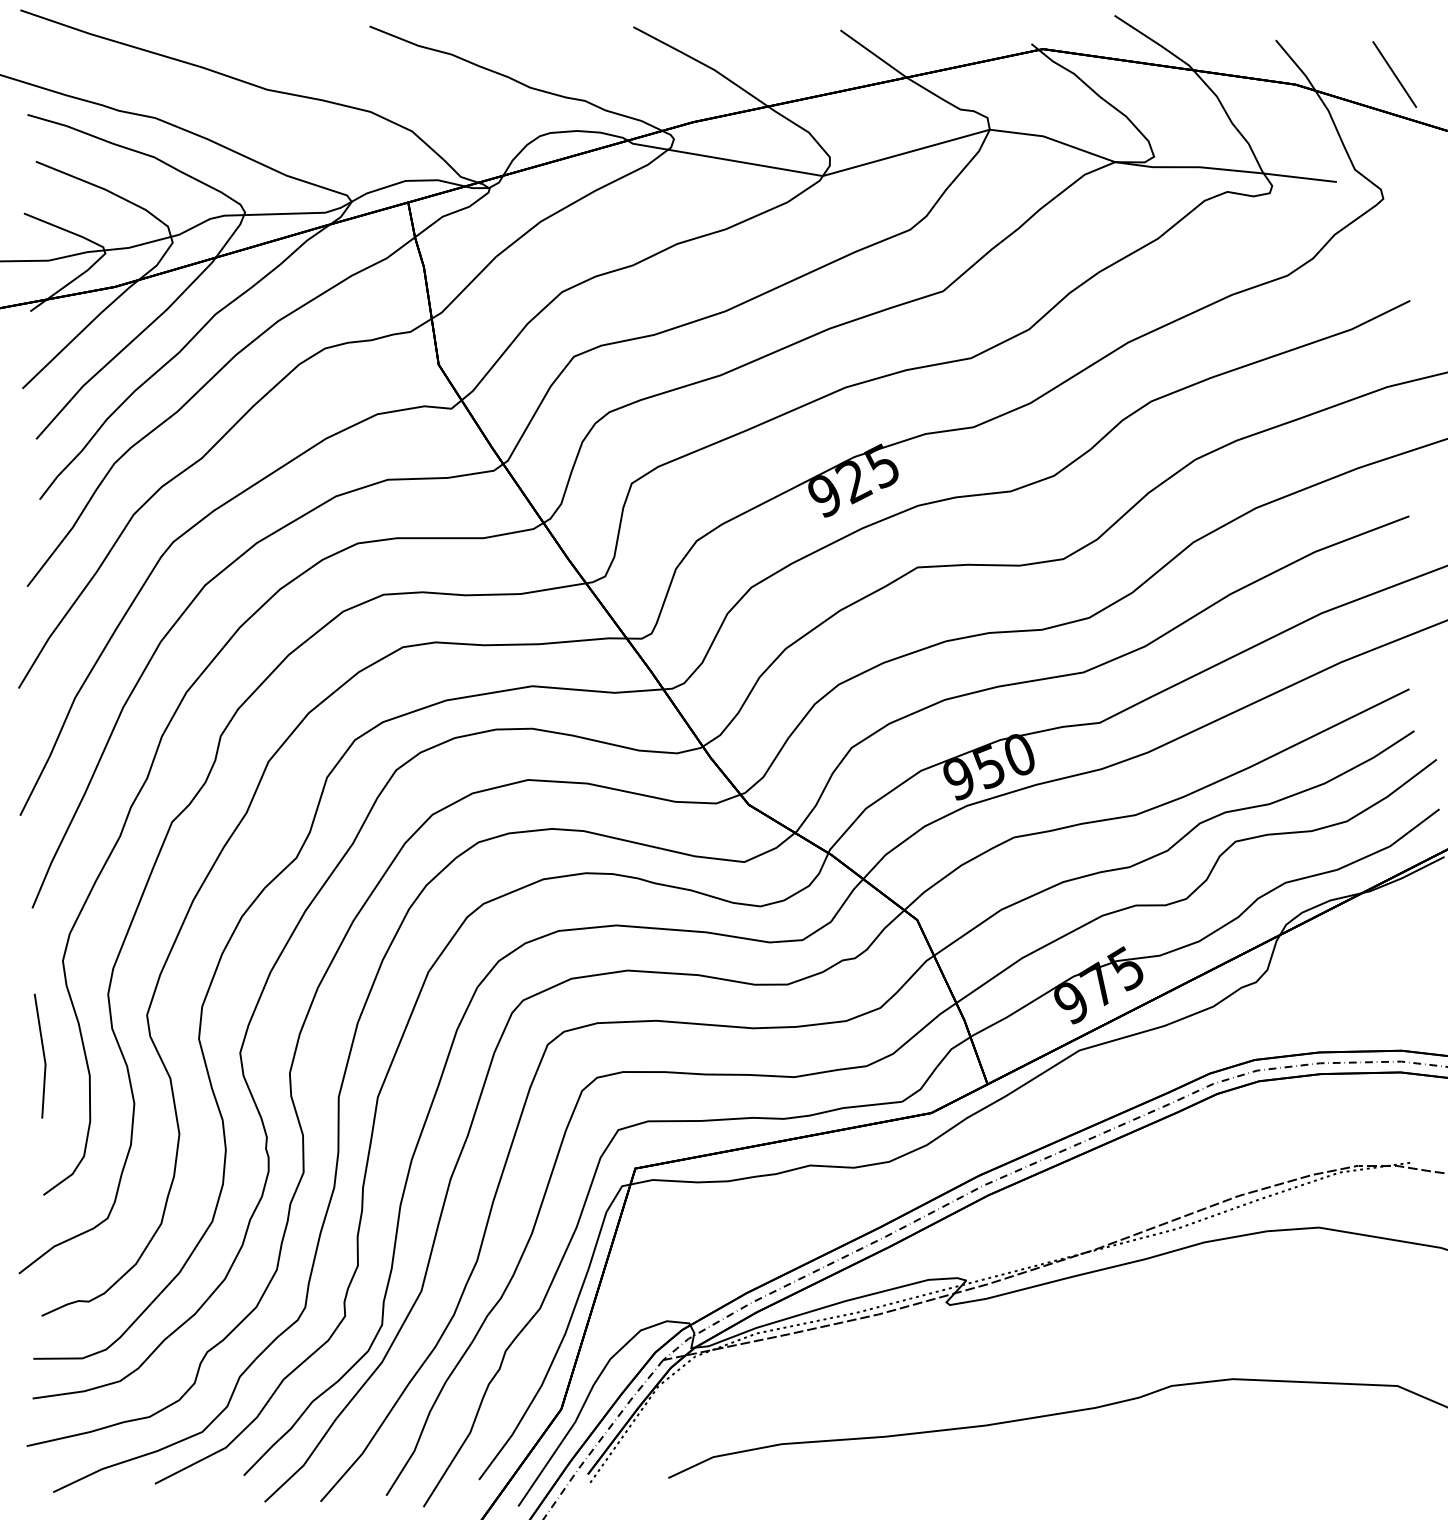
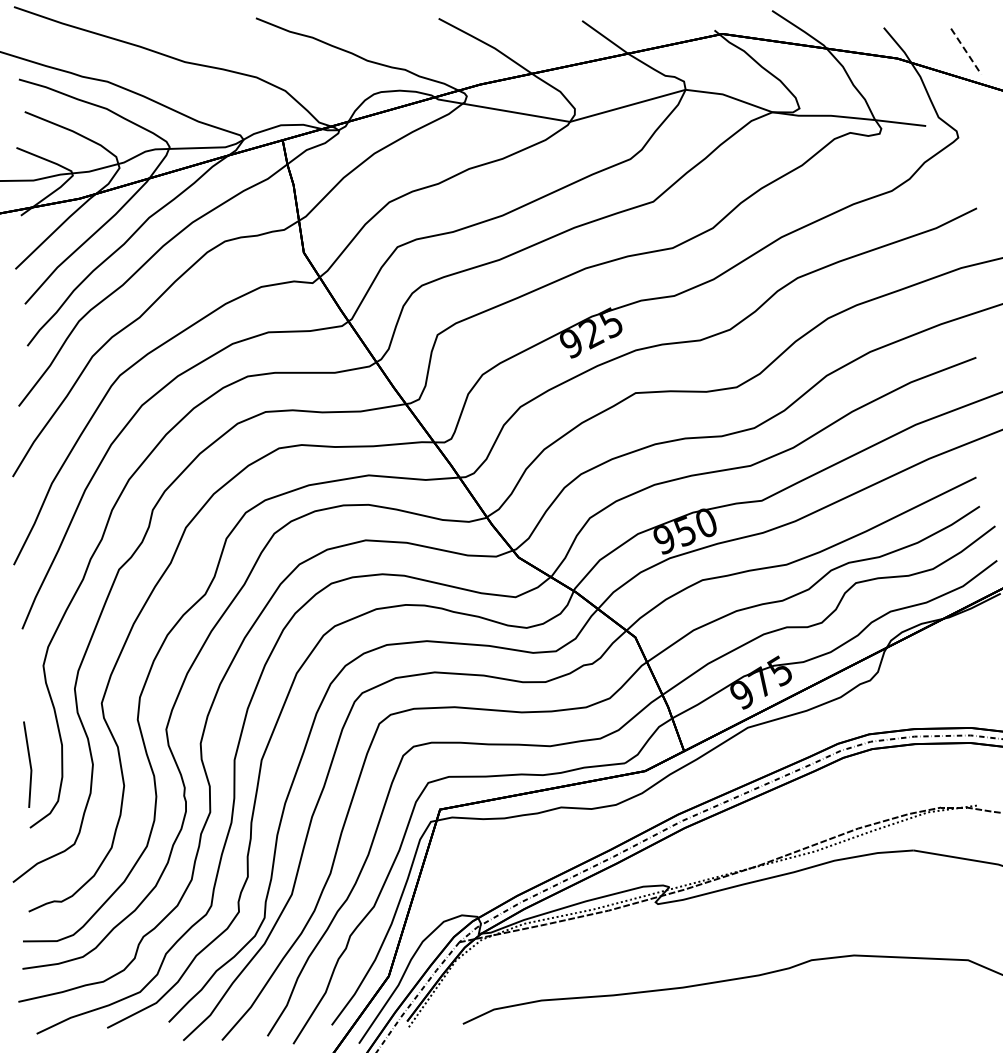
line: (1395, 74) -> (966, 51), solid -> dashed
line: (42, 1055) -> (29, 764), moved

